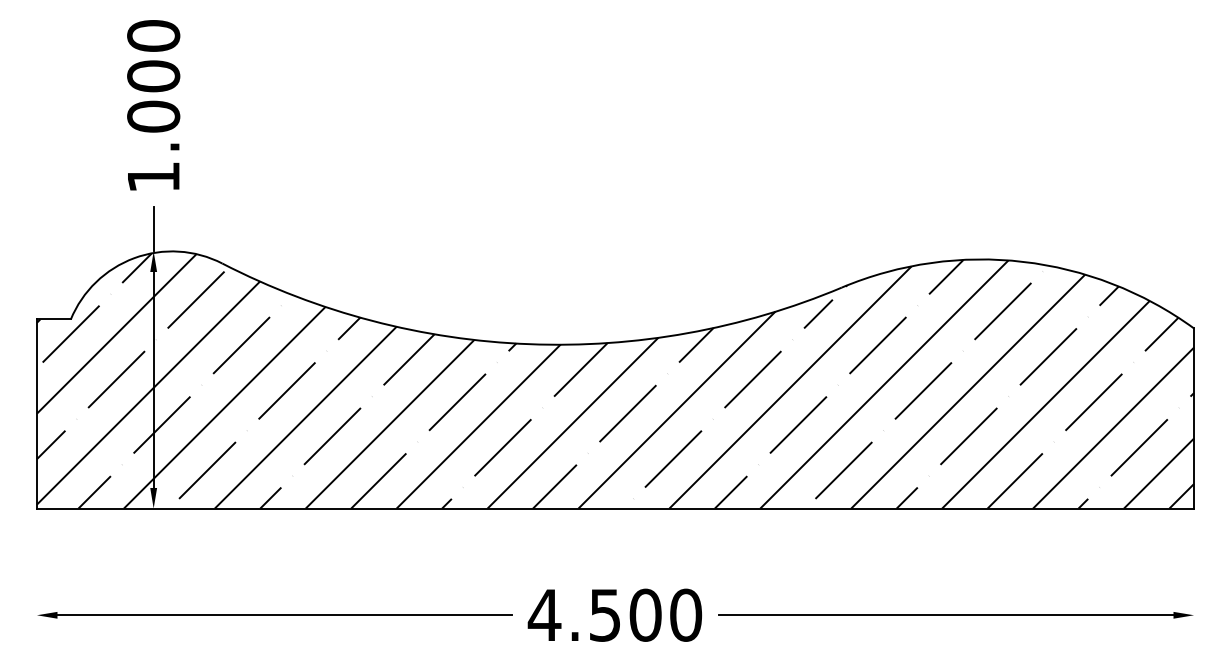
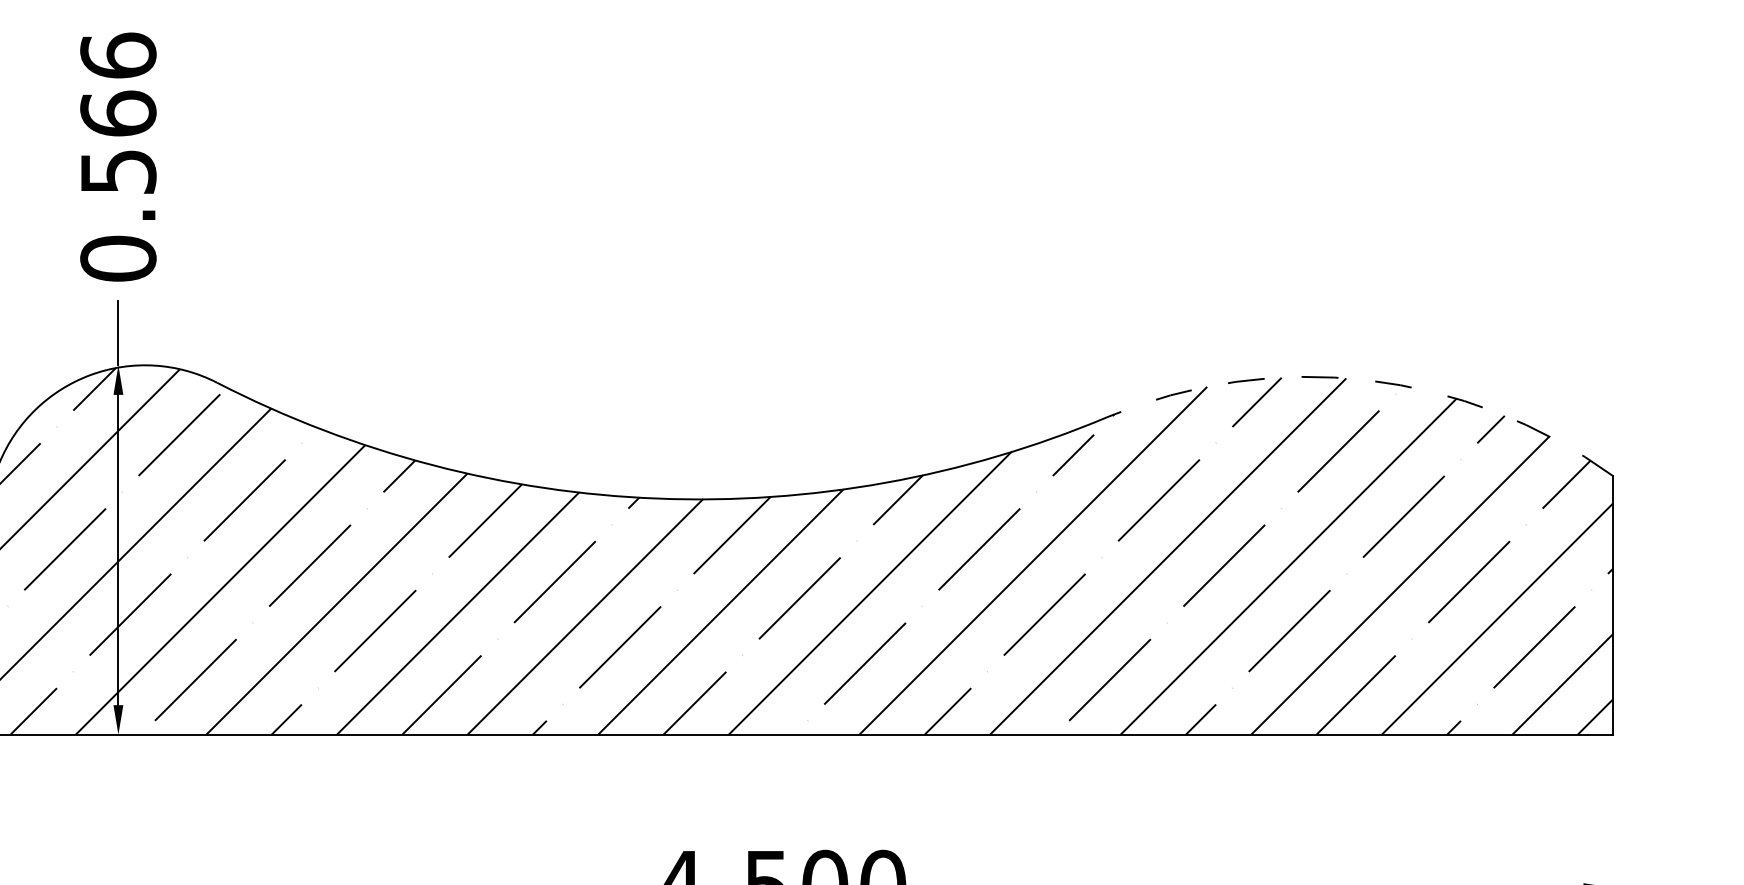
text: (153, 106) -> (118, 157), 1.000 -> 0.566
arc: (1023, 261) -> (1368, 379), solid -> dashed

